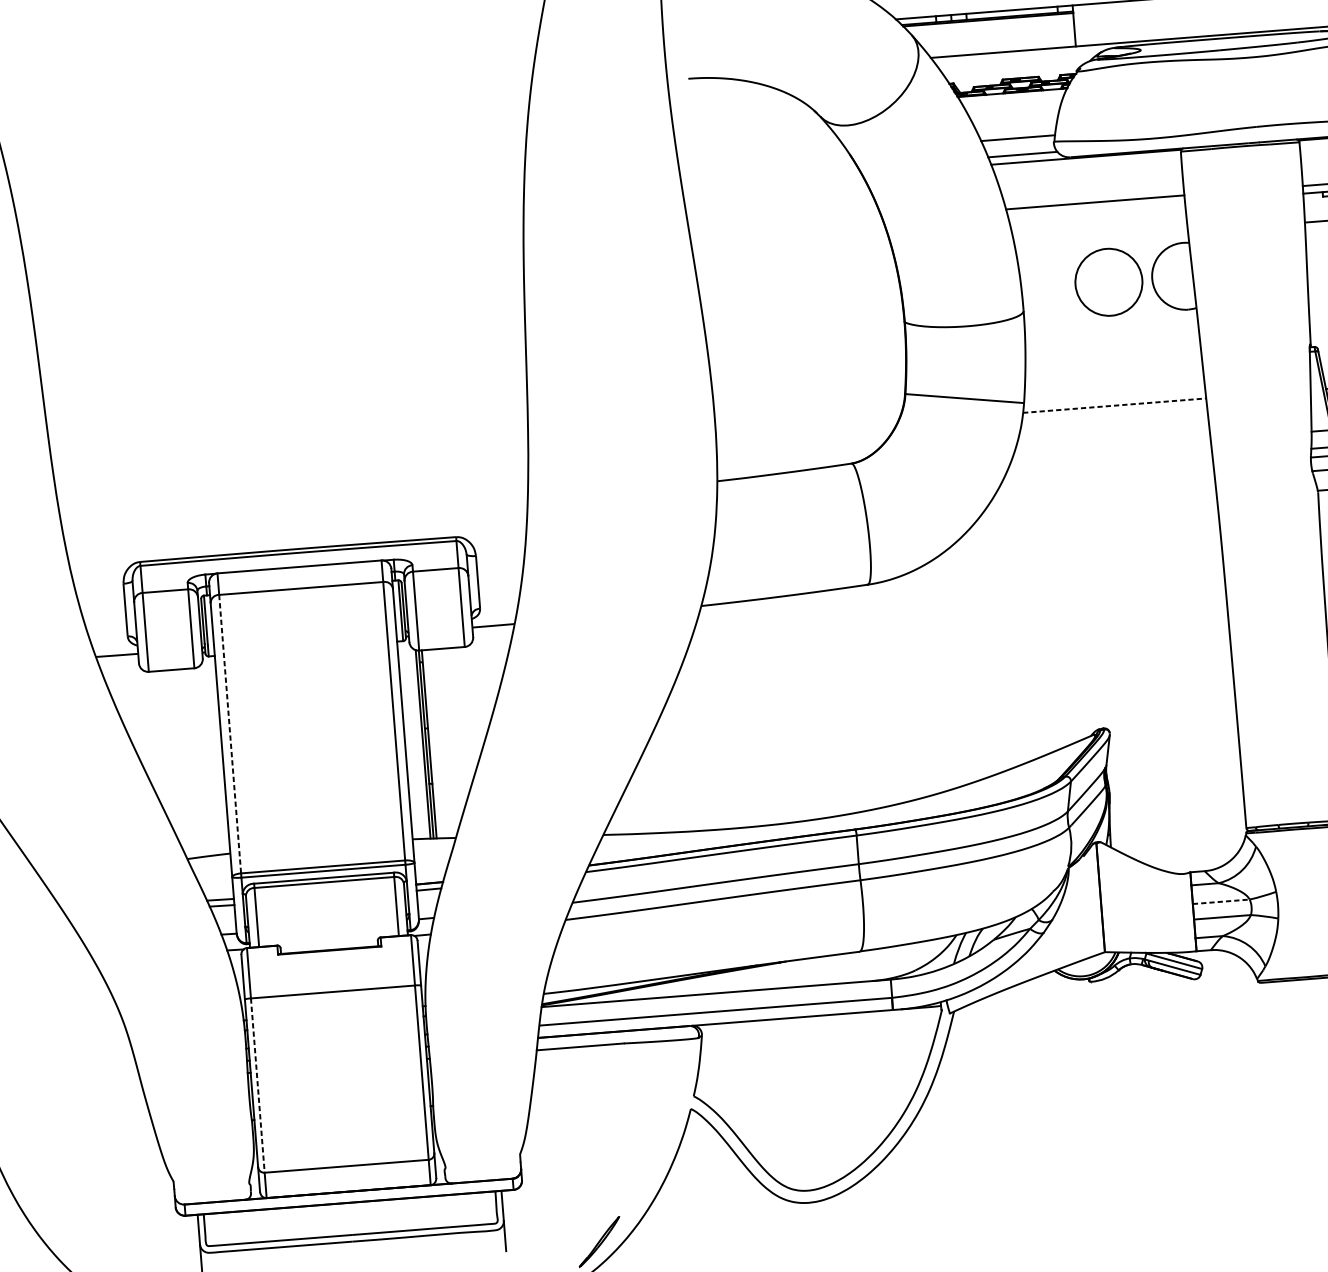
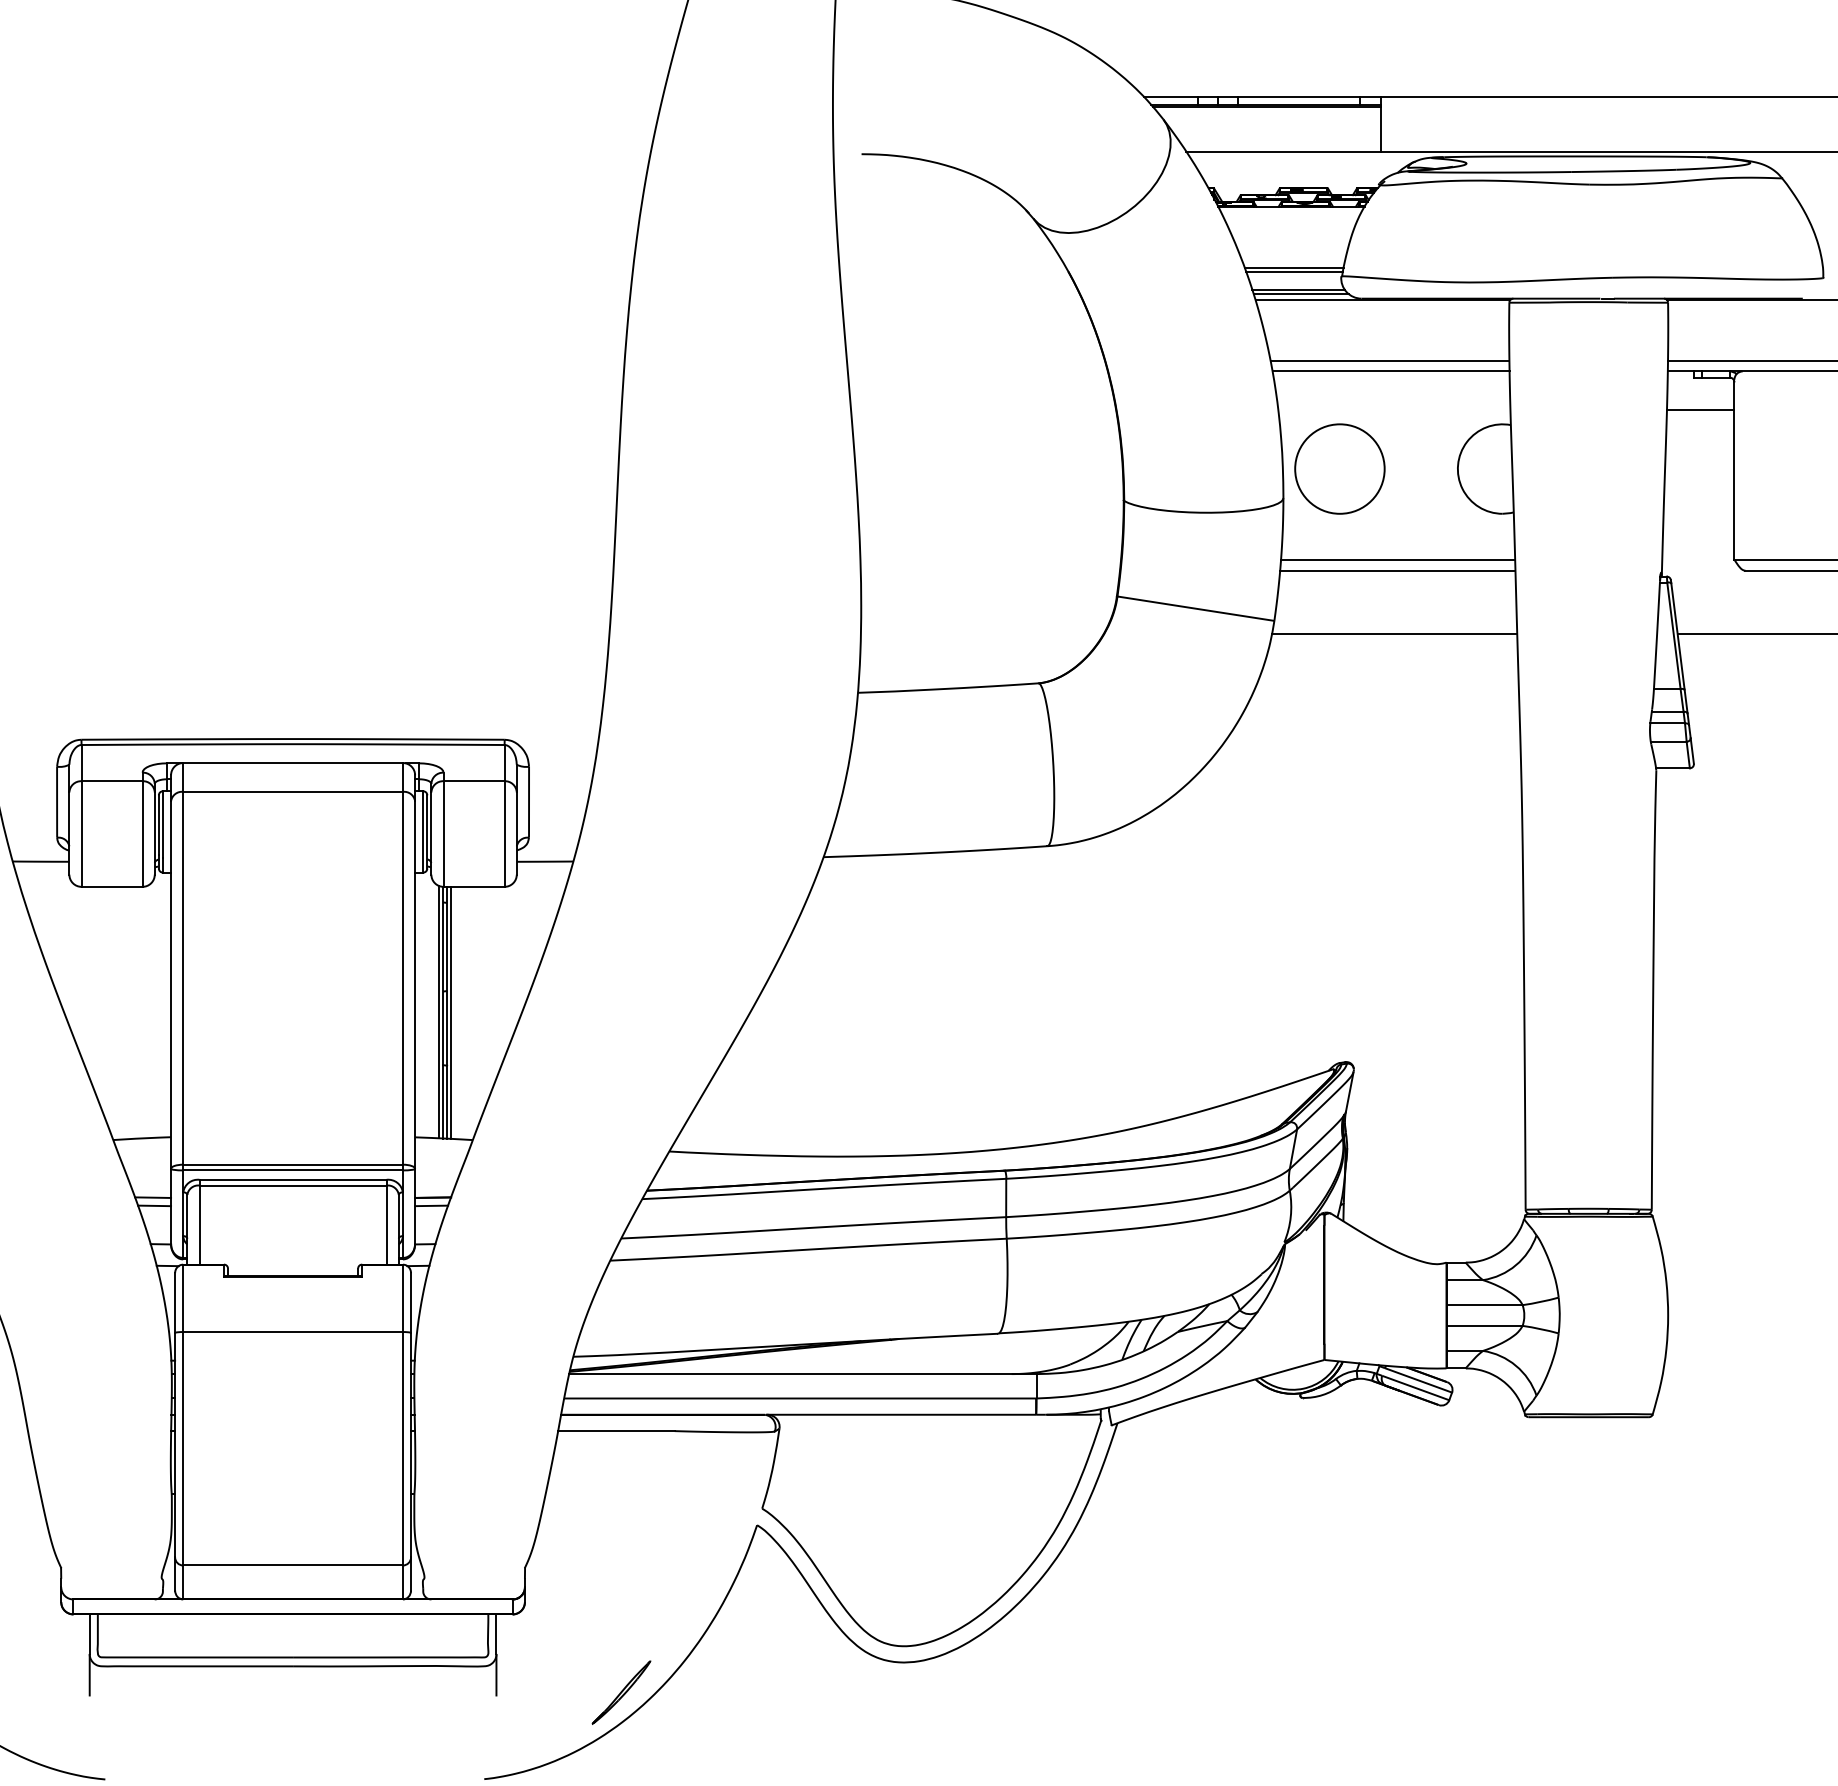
line: (1018, 140) -> (1294, 271), added
line: (1024, 157) -> (1300, 294), added
line: (1096, 209) -> (1390, 371), added
circle: (1108, 281) -> (1339, 468), moved
line: (1113, 349) -> (1398, 559), added
line: (1113, 358) -> (1397, 570), added
line: (1114, 405) -> (1394, 633), dashed -> solid
line: (230, 734) -> (183, 978), dashed -> solid
line: (432, 743) -> (451, 1012), added
line: (1222, 902) -> (1485, 1305), dashed -> solid
line: (257, 1085) -> (183, 1448), dashed -> solid

